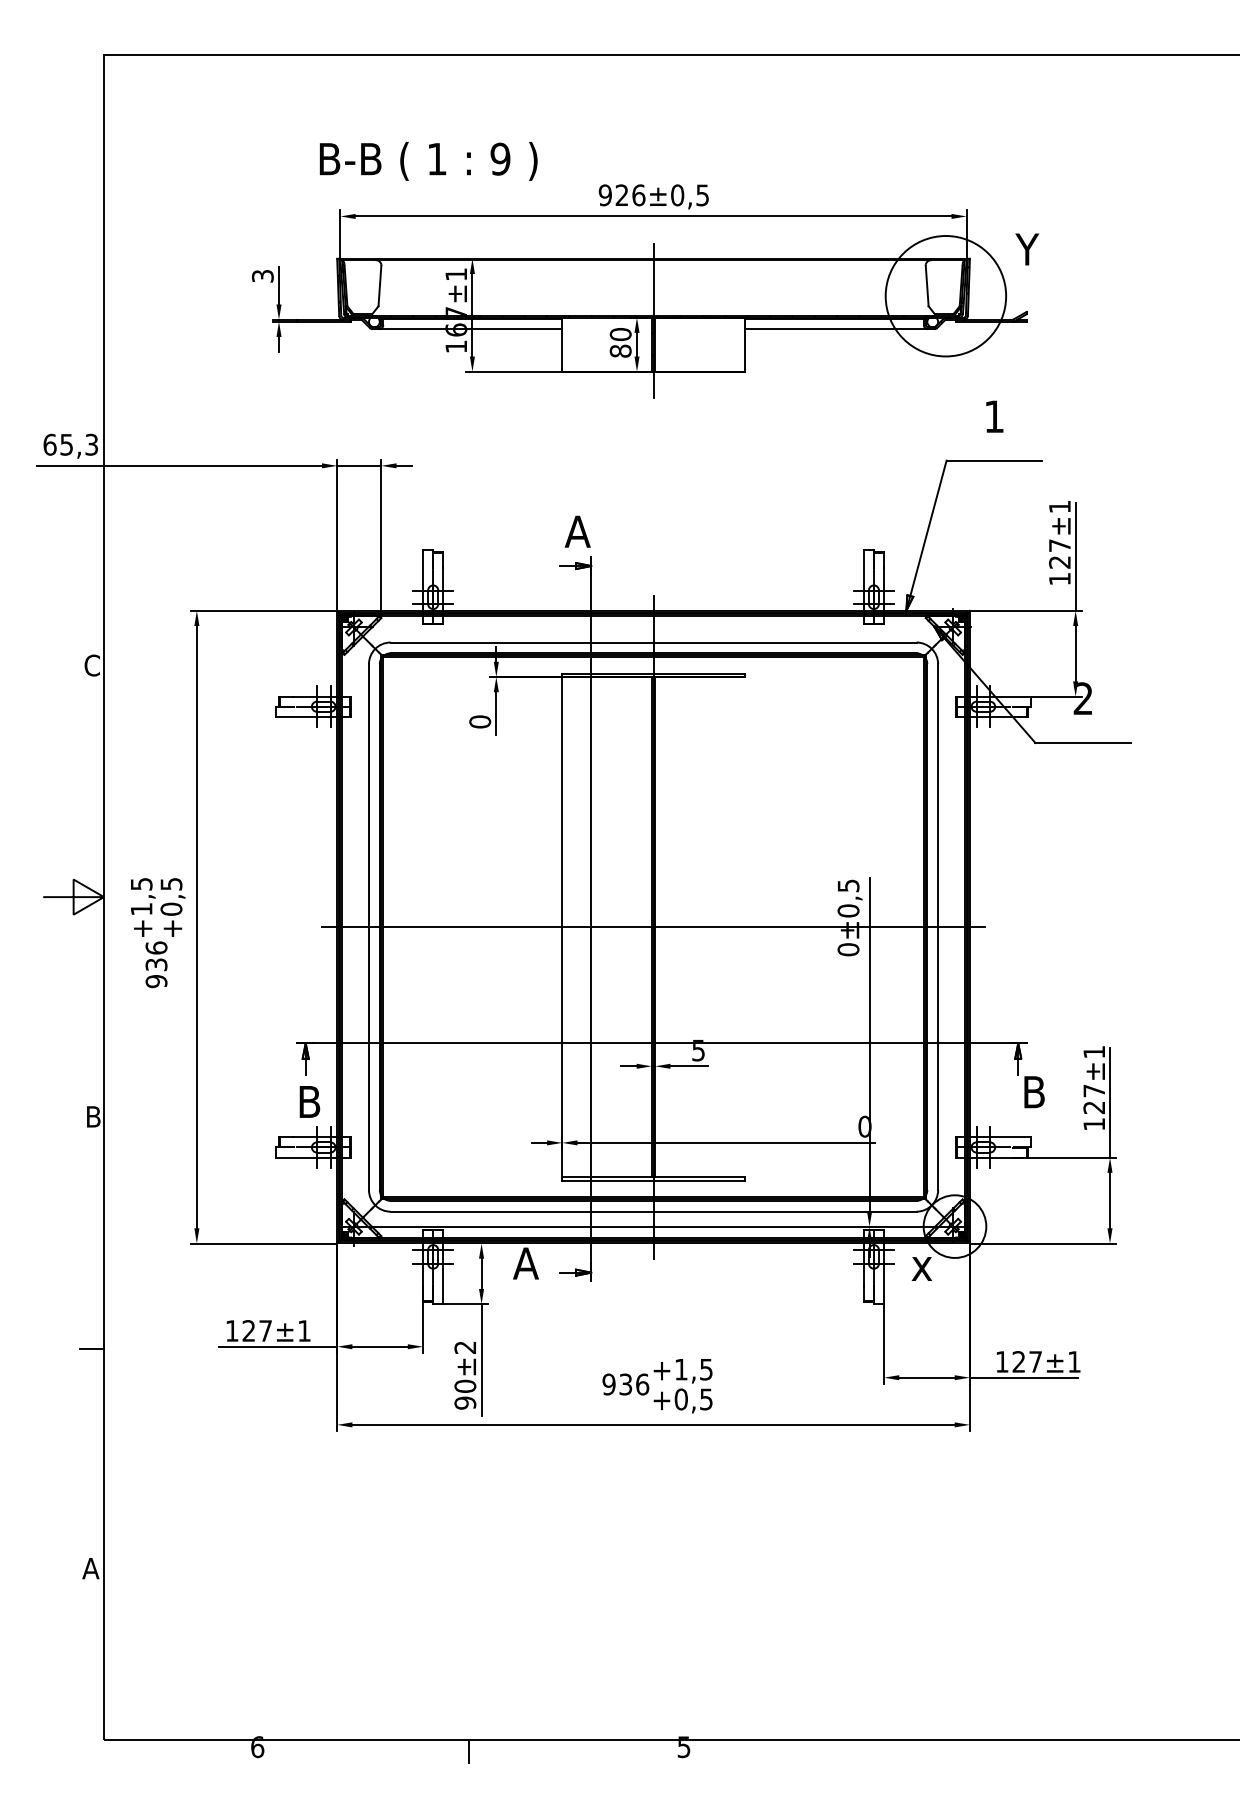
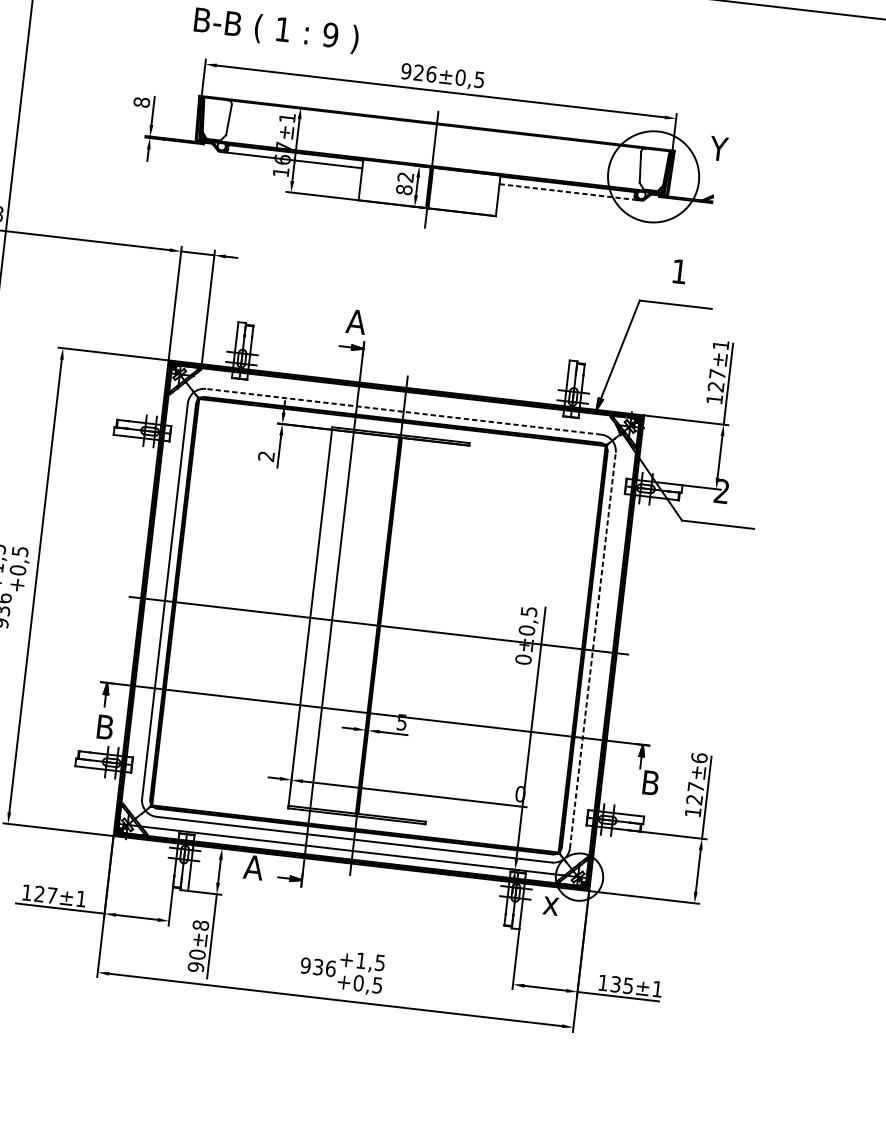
text: (262, 275) -> (141, 101), 3 -> 8
line: (836, 329) -> (568, 192), solid -> dashed
text: (620, 334) -> (405, 177), 80 -> 82
line: (653, 642) -> (403, 411), solid -> dashed
text: (480, 721) -> (266, 456), 0 -> 2
line: (938, 927) -> (593, 650), solid -> dashed
text: (1094, 1051) -> (699, 757), ±1 -> ±6
text: (465, 1347) -> (200, 925), ±2 -> ±8
text: (1026, 1361) -> (621, 984), 127 -> 135

